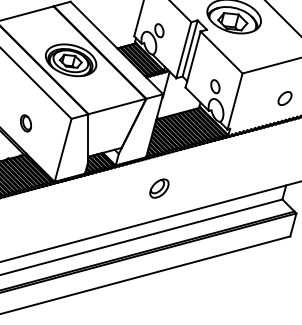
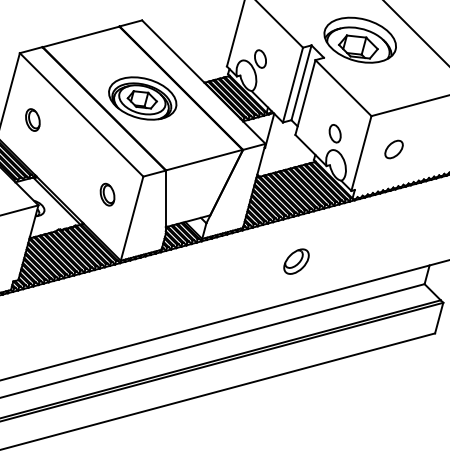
part: (284, 98) -> (393, 149), moved
part: (25, 123) -> (107, 194), moved
part: (159, 188) -> (296, 261), moved

